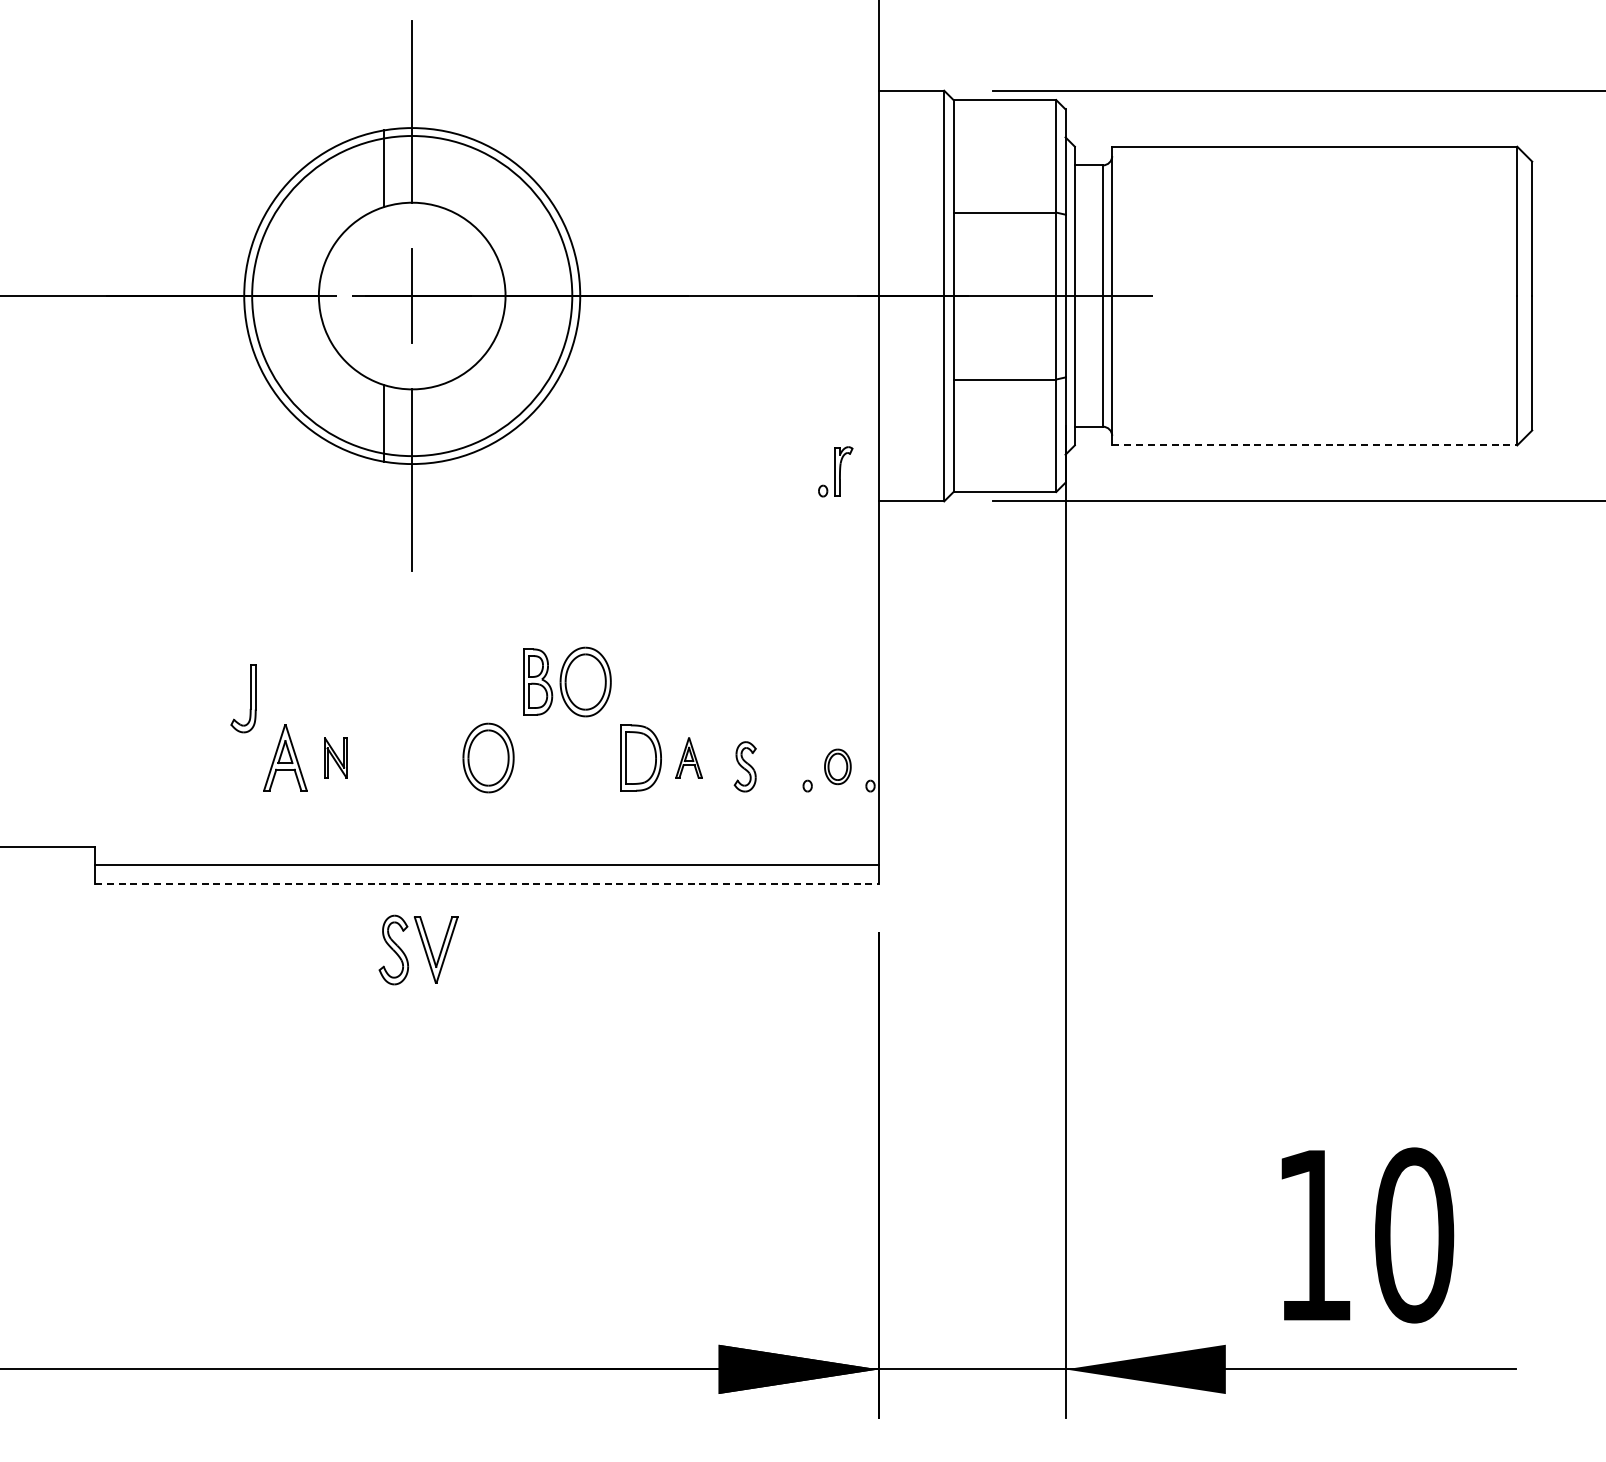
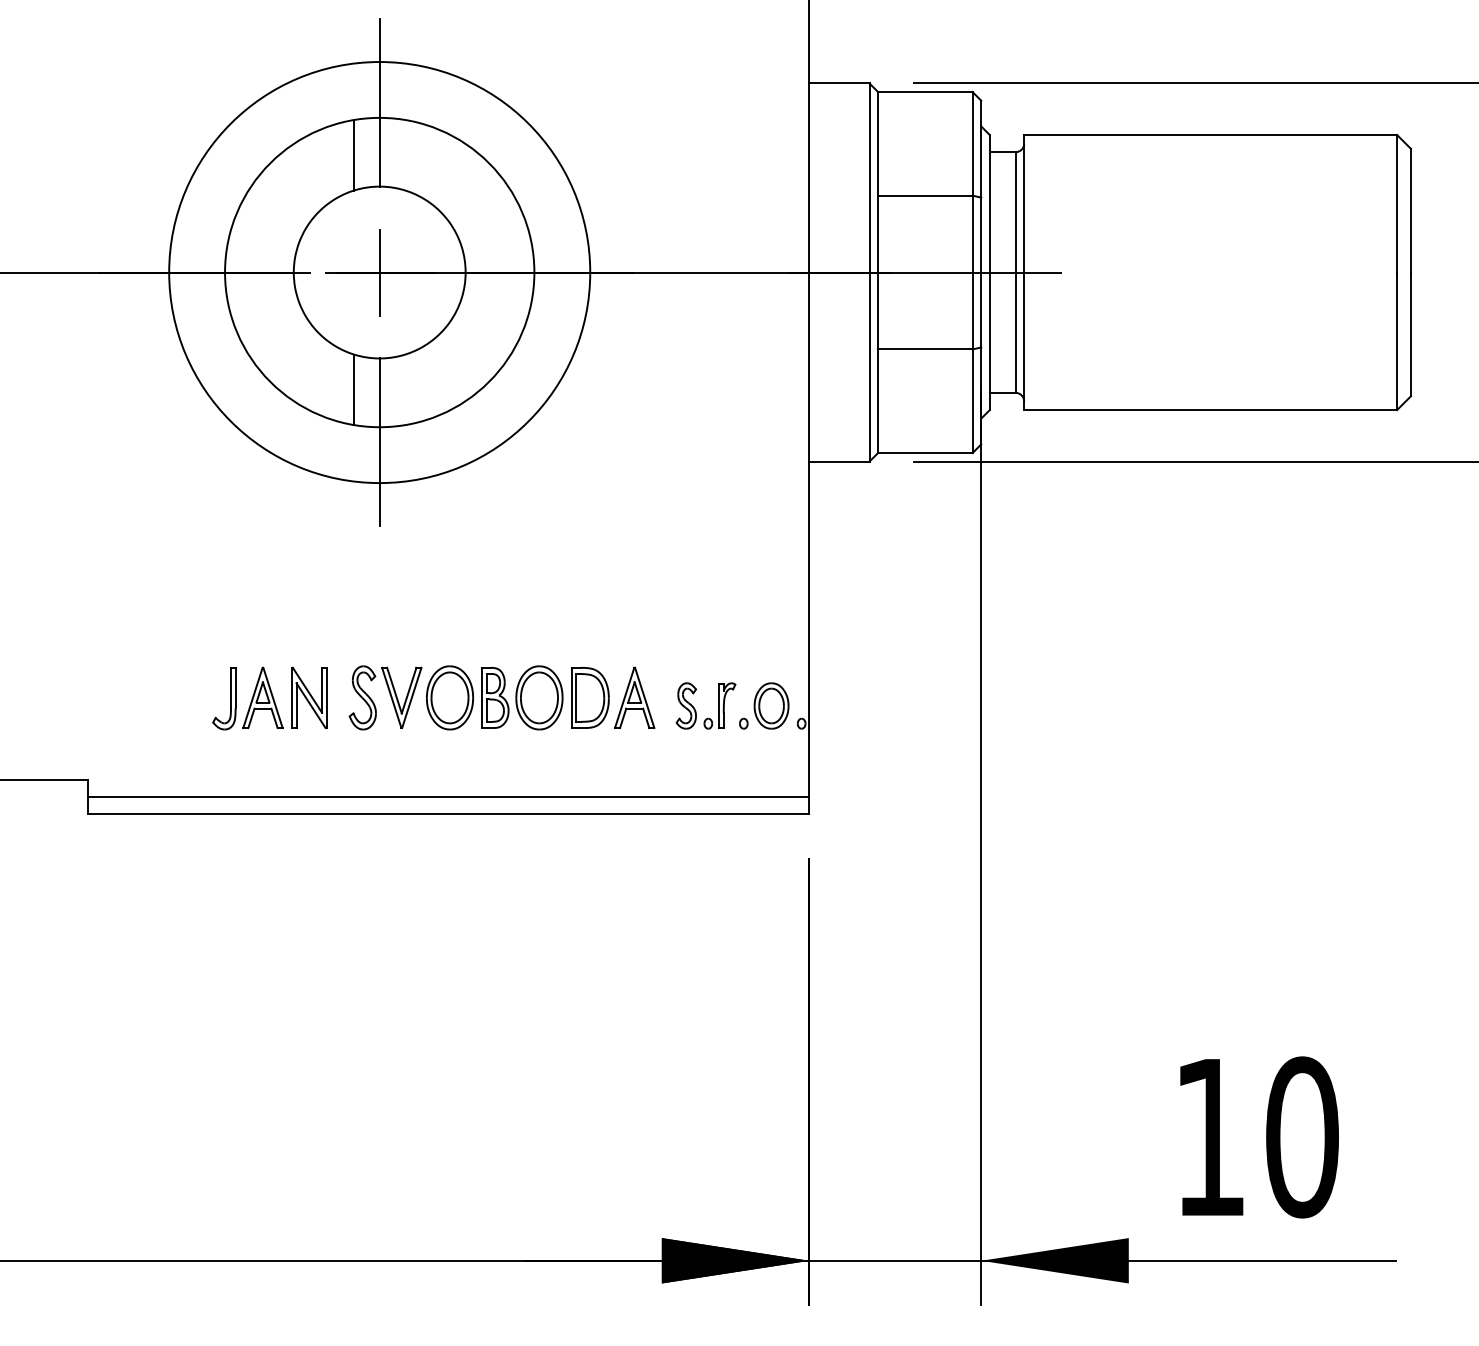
circle: (411, 295) -> (379, 272), size x1.43
line: (1314, 445) -> (1210, 410), dashed -> solid
part: (835, 471) -> (719, 705), moved
part: (567, 681) -> (522, 697), moved
part: (250, 698) -> (230, 698), moved
part: (335, 757) -> (309, 697), size x1.67
part: (688, 757) -> (634, 697), size x1.67
part: (837, 766) -> (771, 705), size x1.43
line: (486, 884) -> (448, 814), dashed -> solid
part: (418, 949) -> (385, 697), moved

